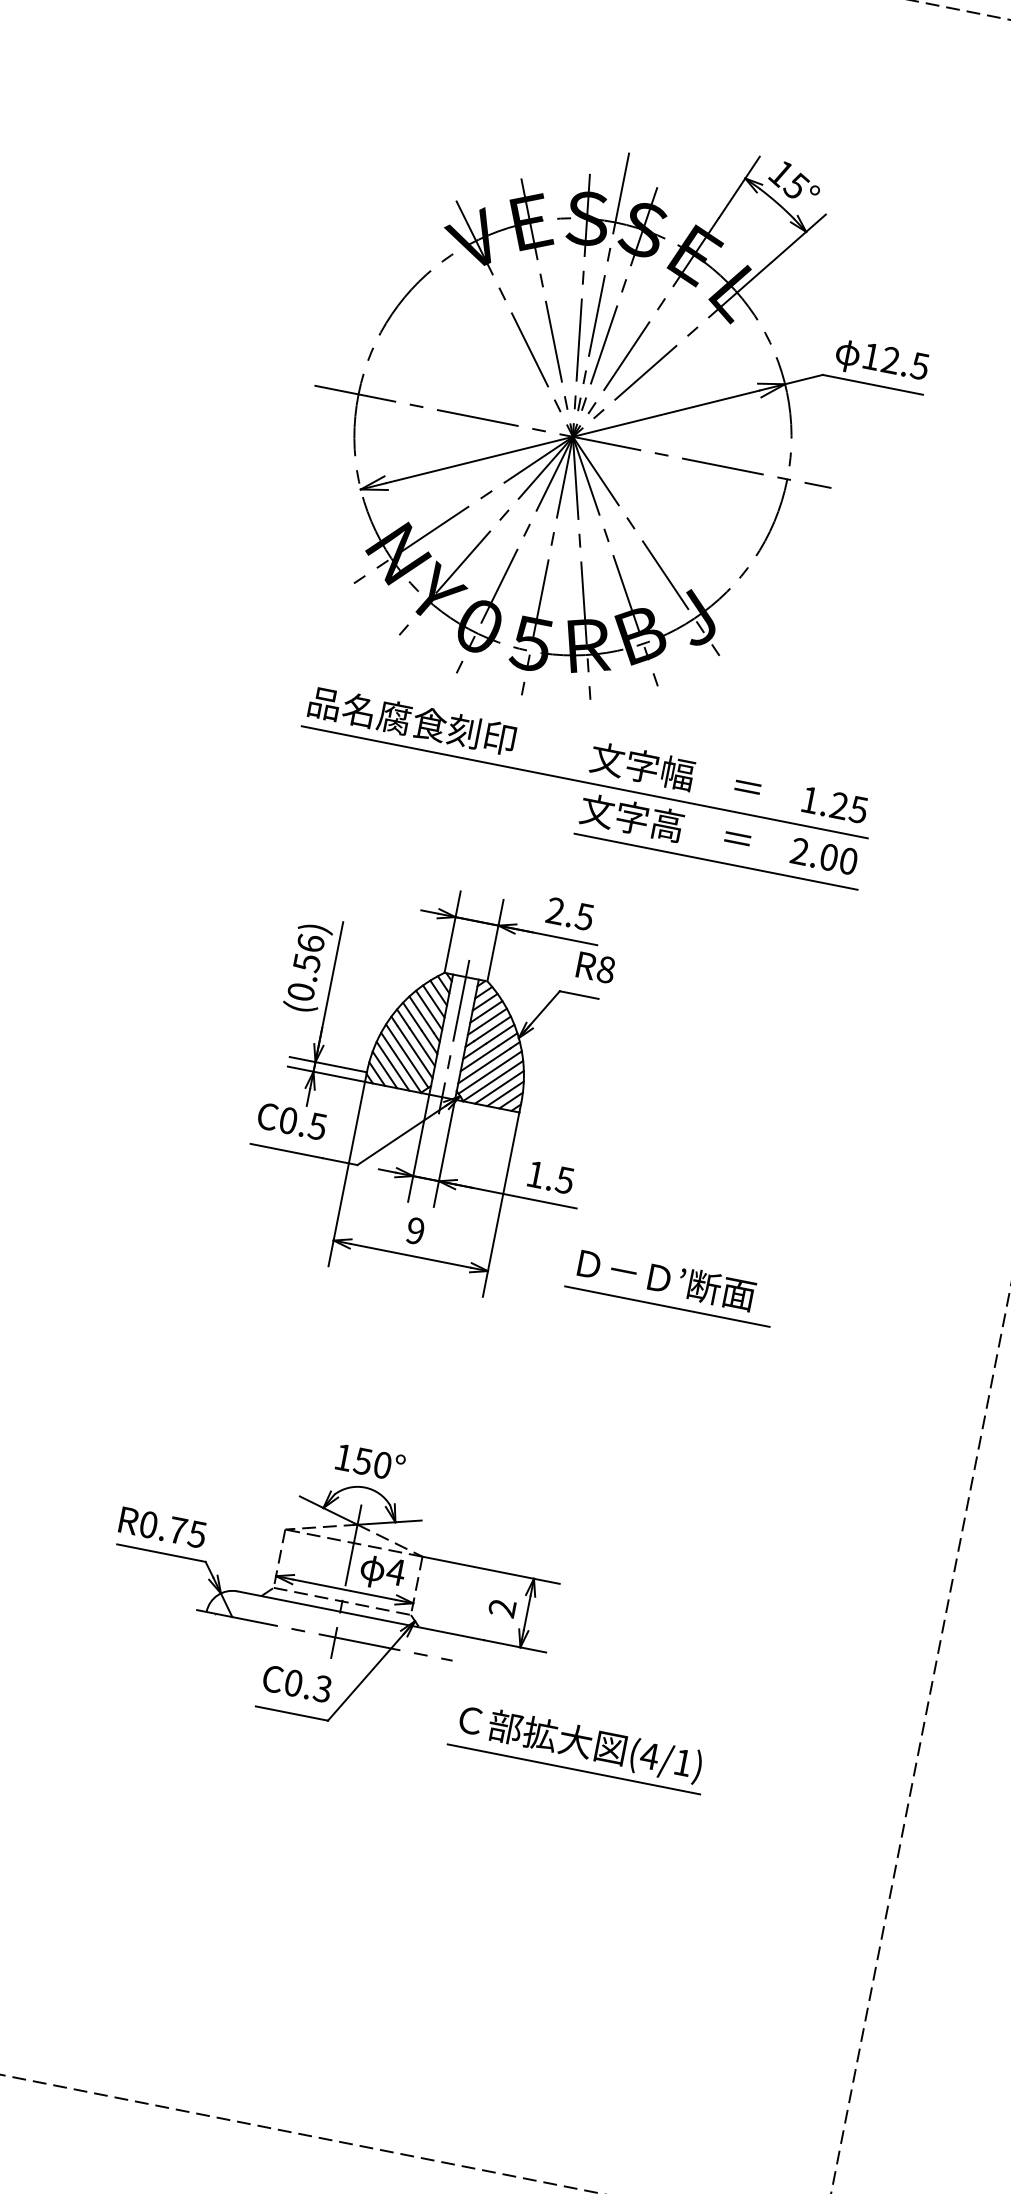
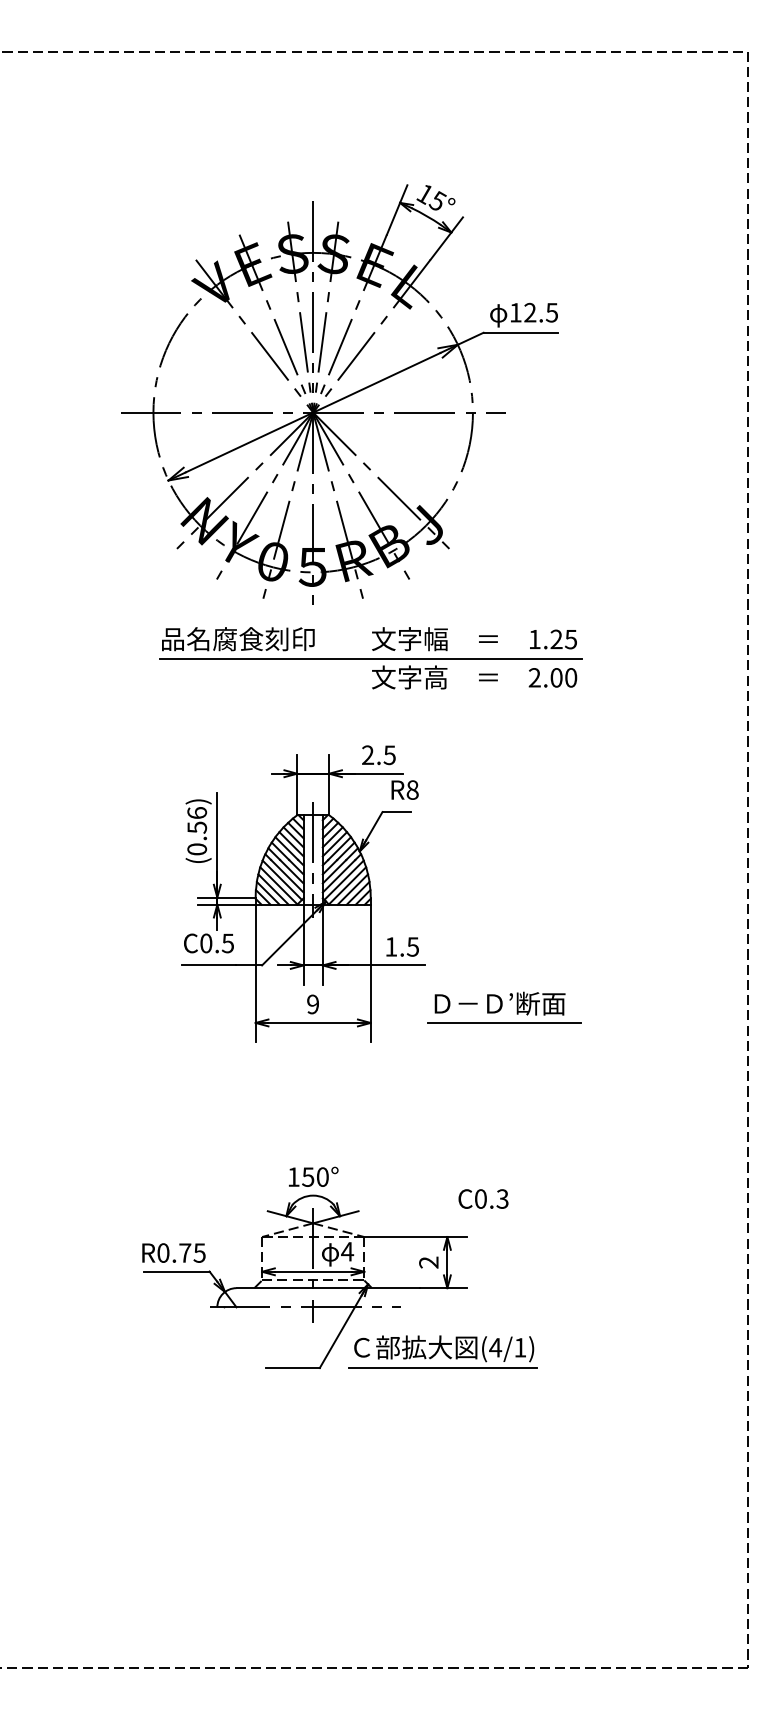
line: (715, 862) -> (475, 697), removed
text: (297, 1683) -> (483, 1198), moved
part: (577, 1747) -> (442, 1351), moved

